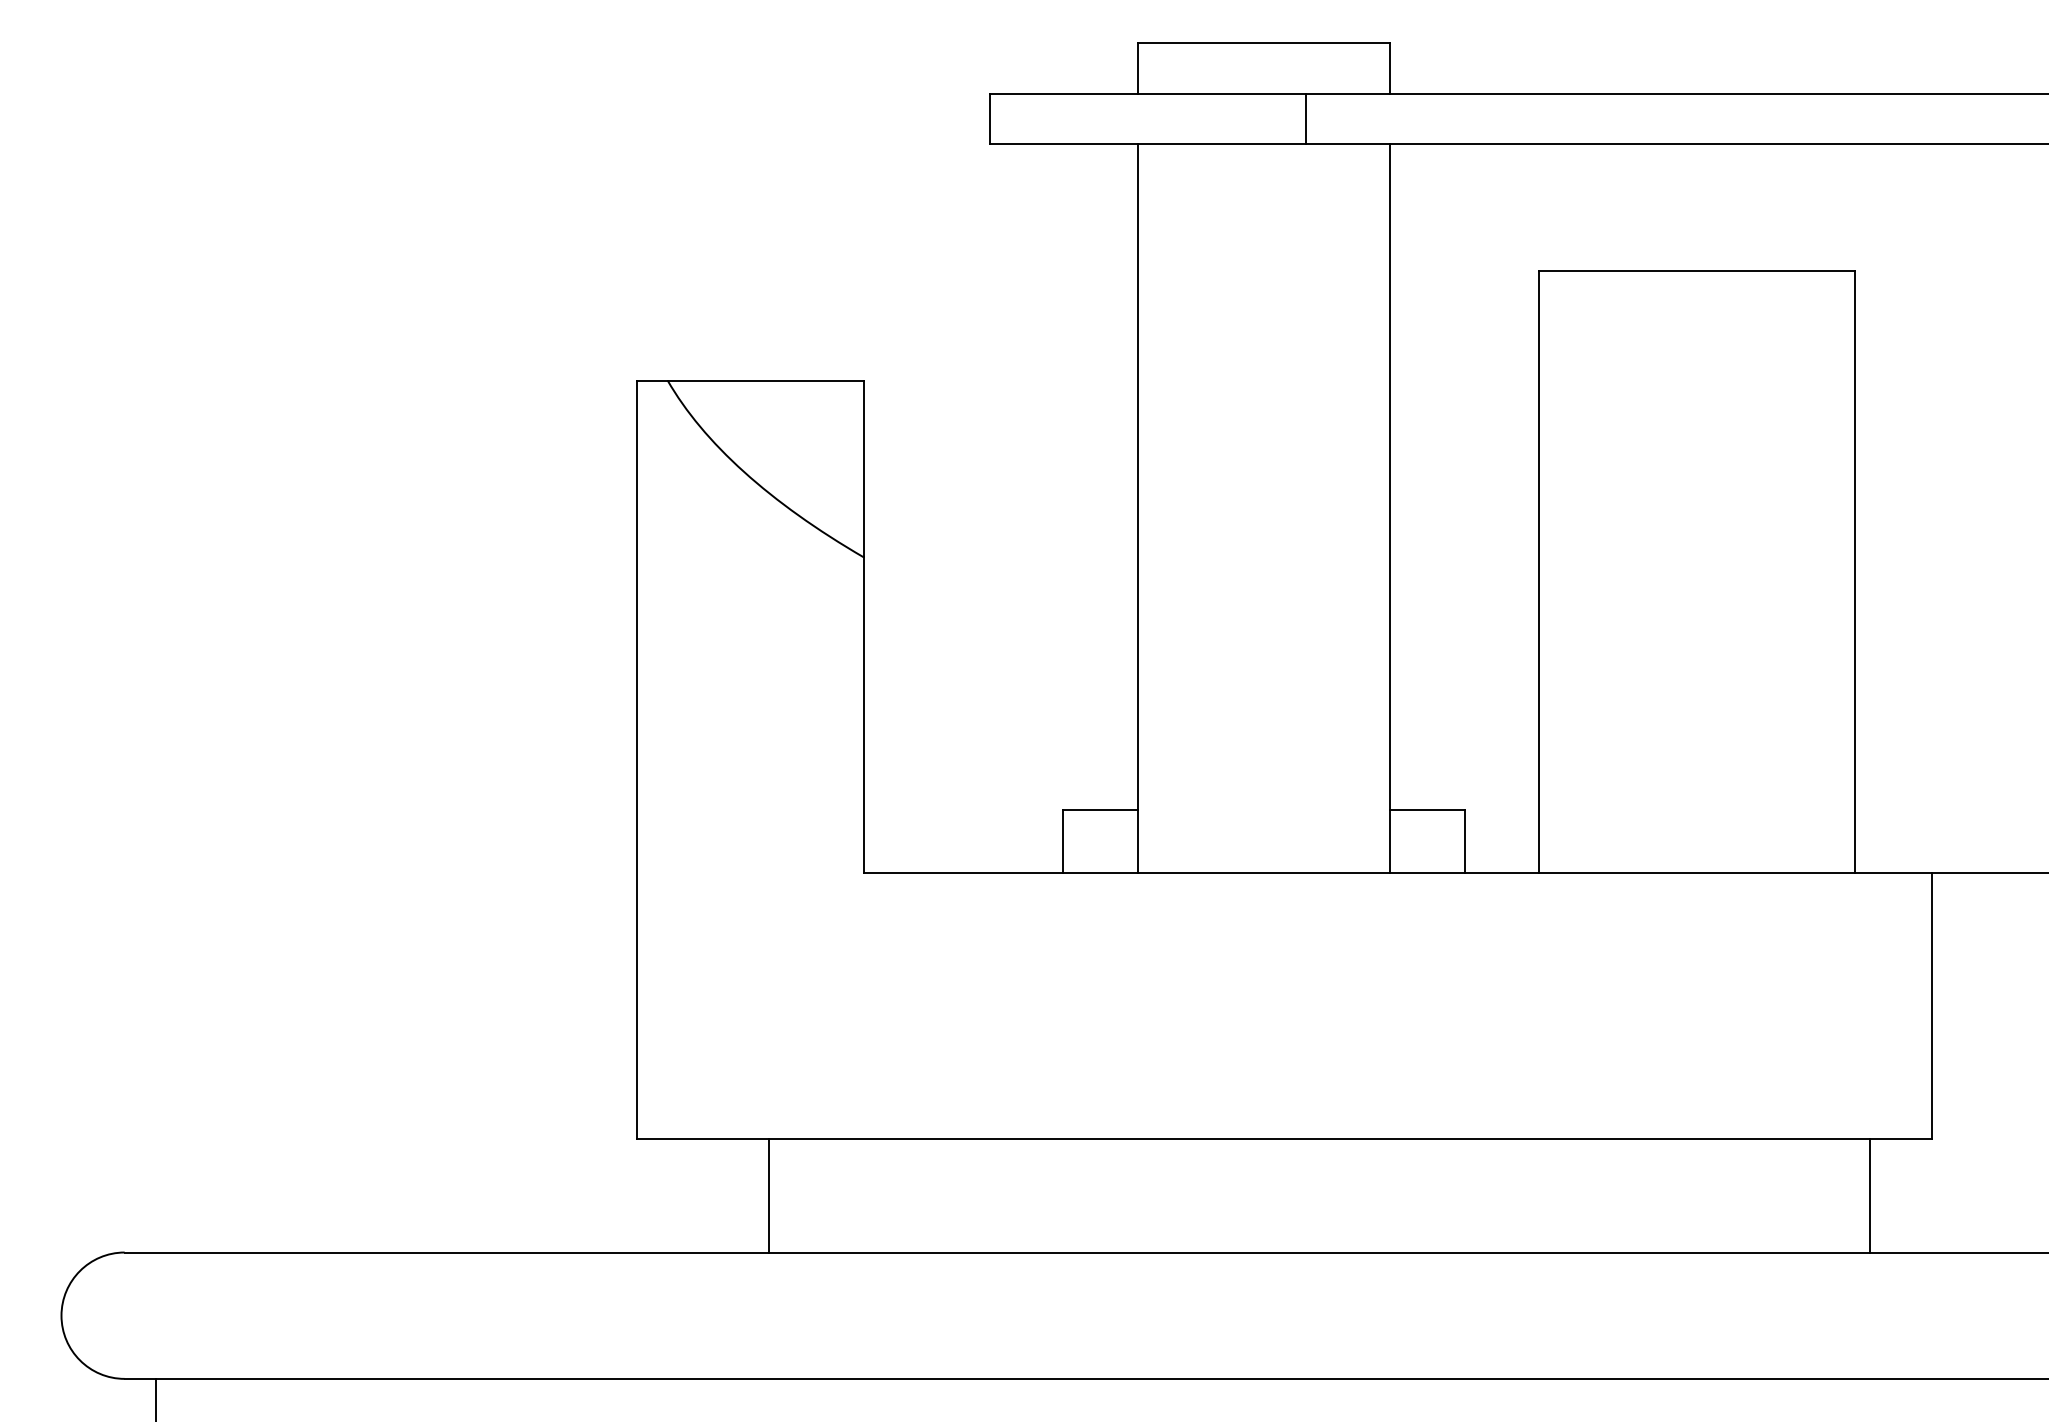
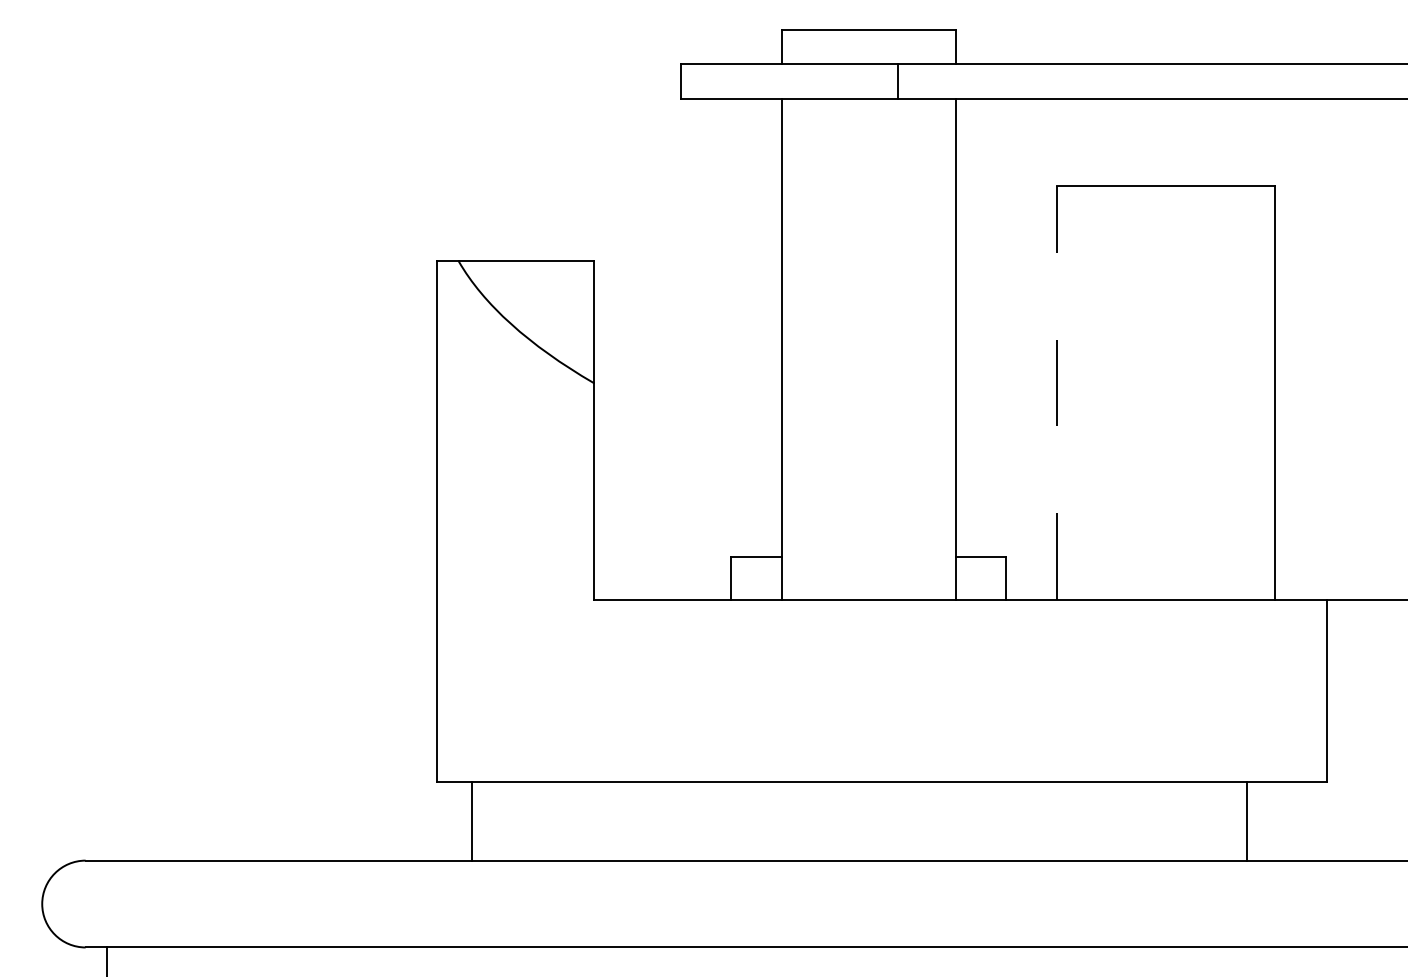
line: (1538, 571) -> (1057, 392), solid -> dashed
line: (769, 1195) -> (471, 821), moved
line: (1869, 1195) -> (1246, 821), moved

